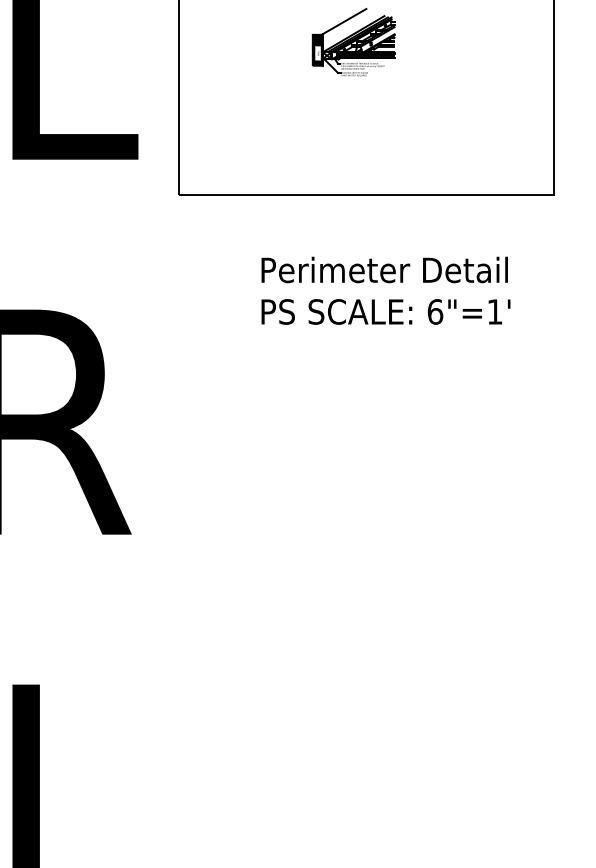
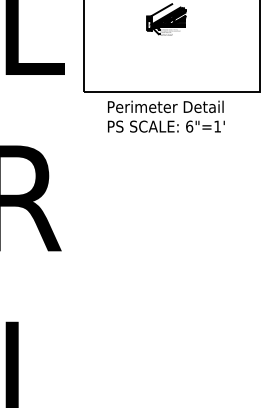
text: (386, 290) -> (166, 116), moved

